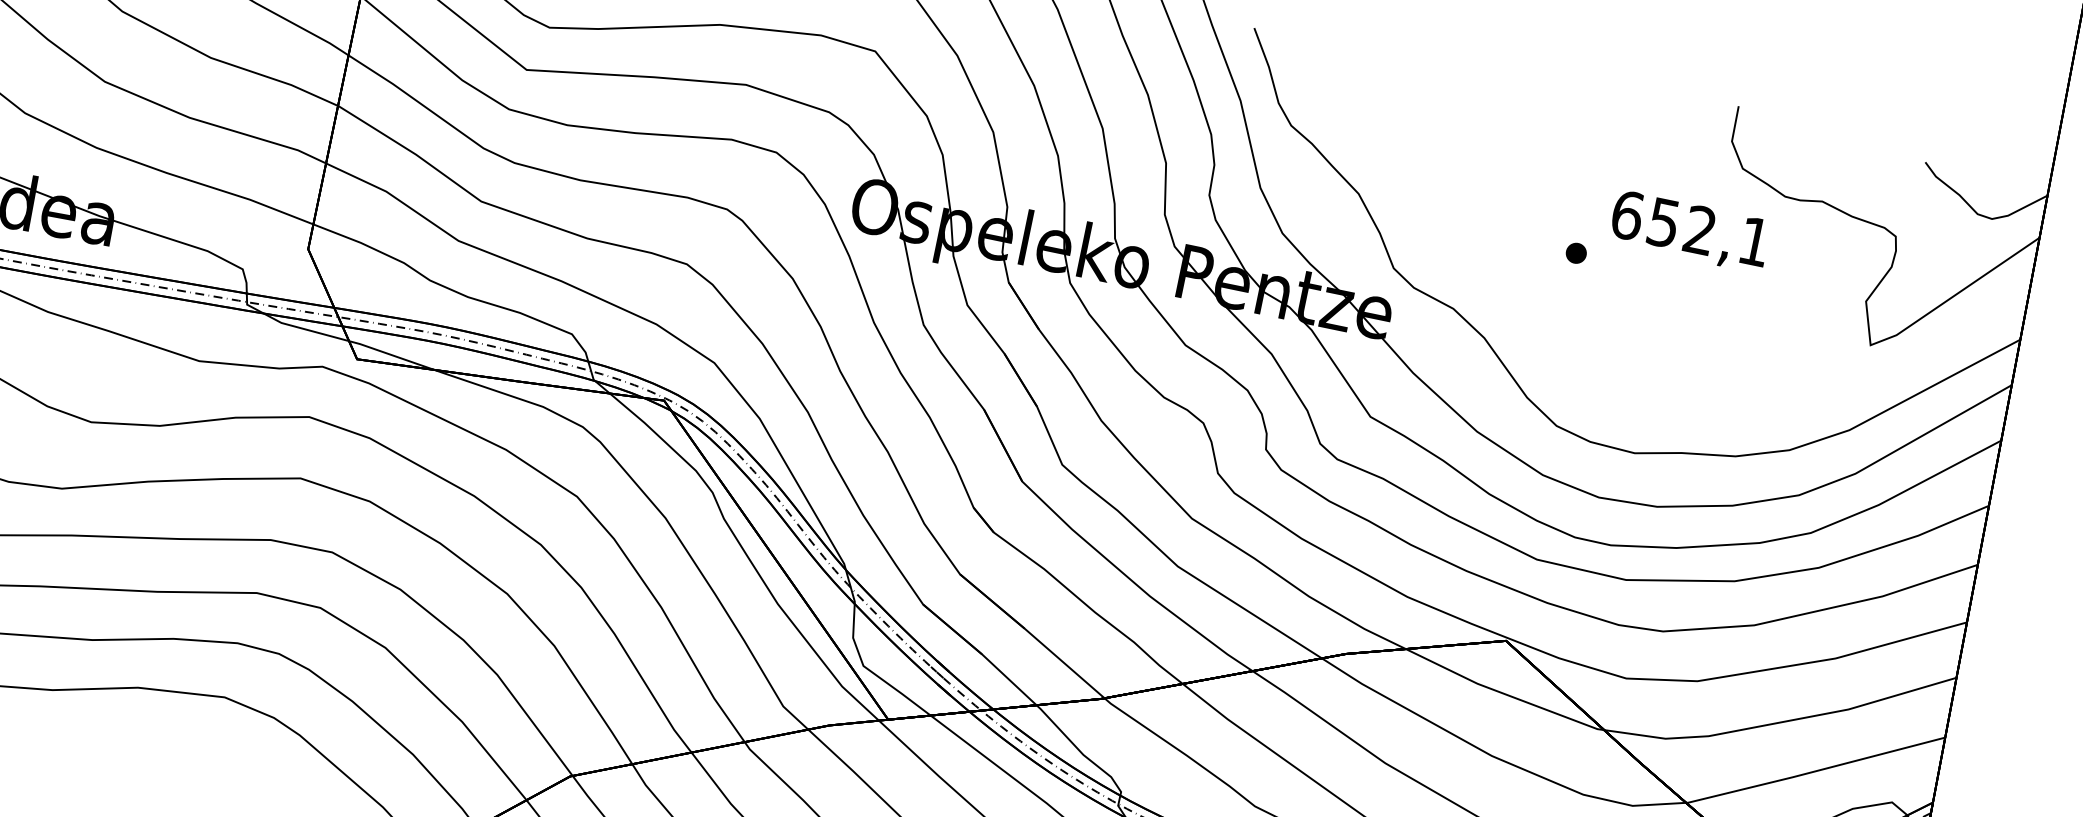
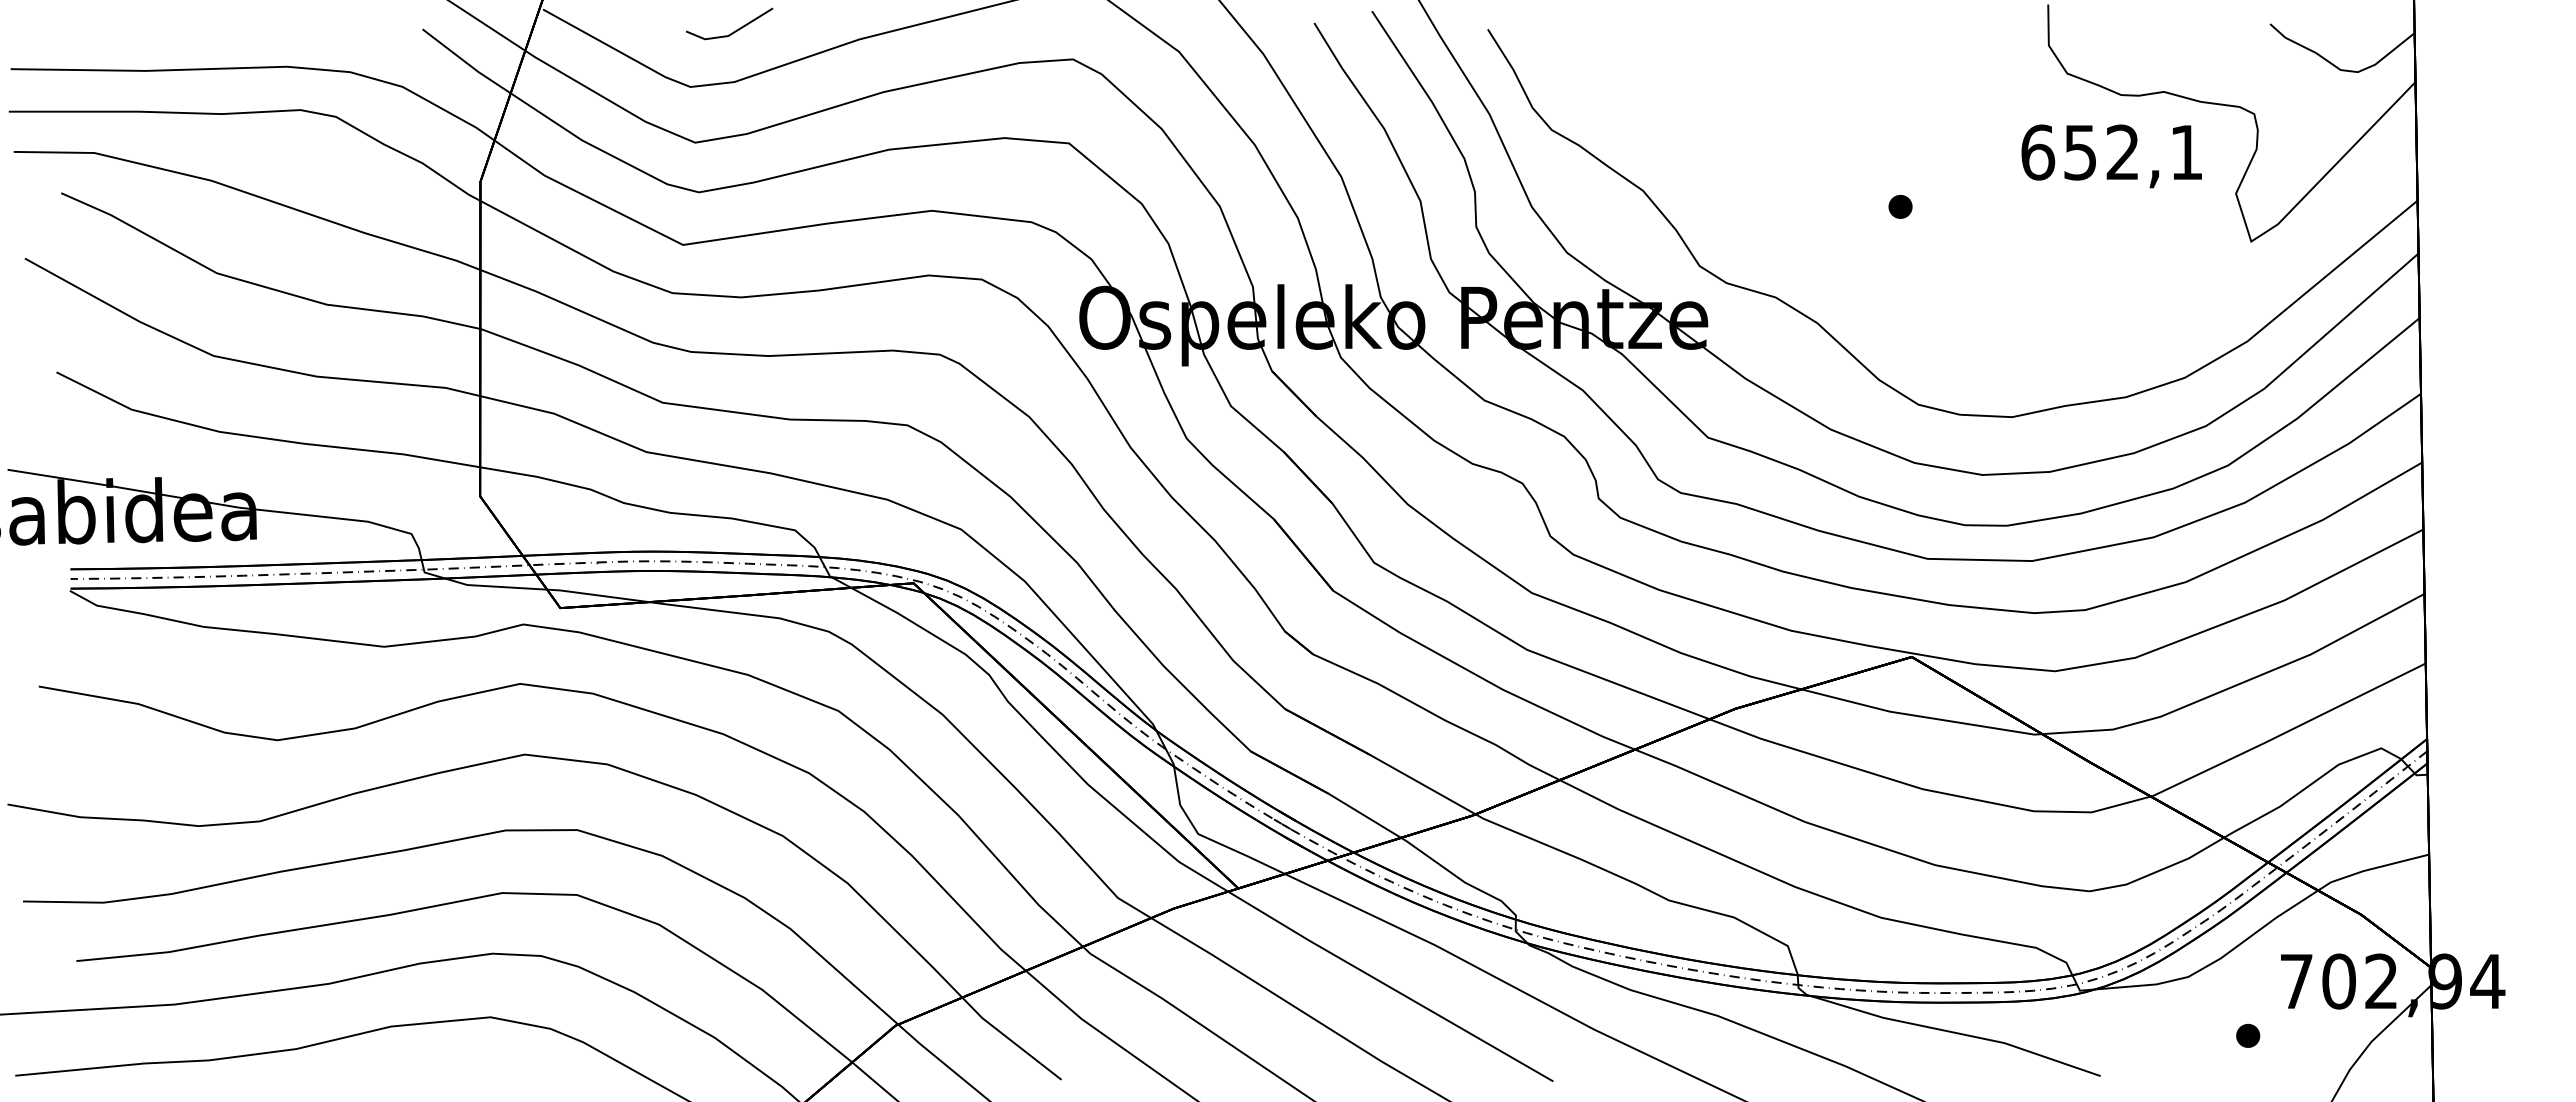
text: (1689, 231) -> (2111, 156), moved

